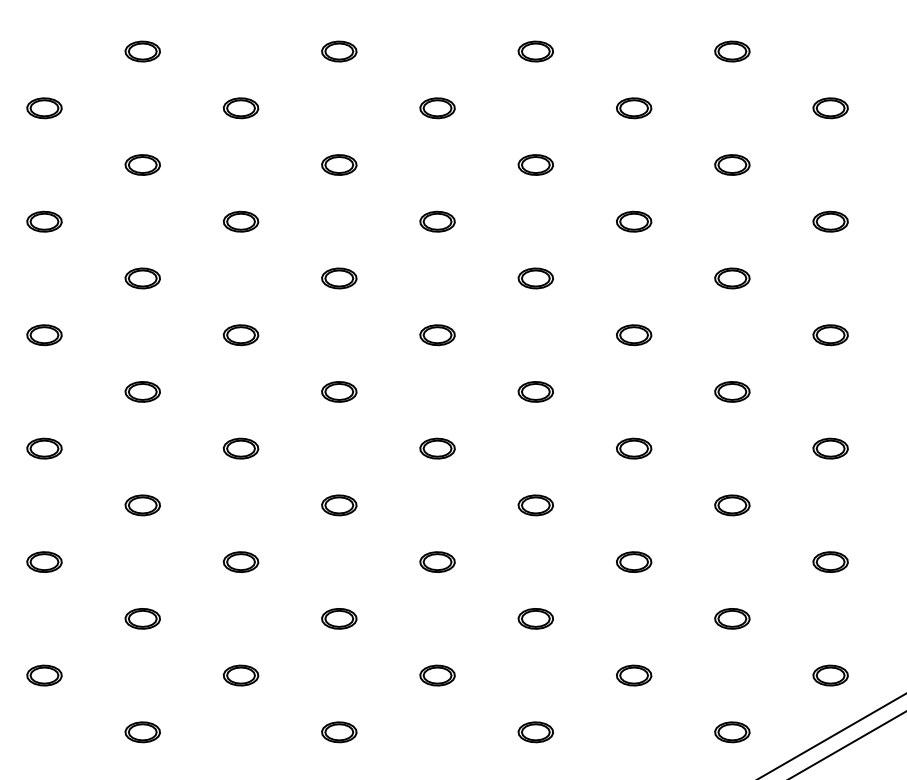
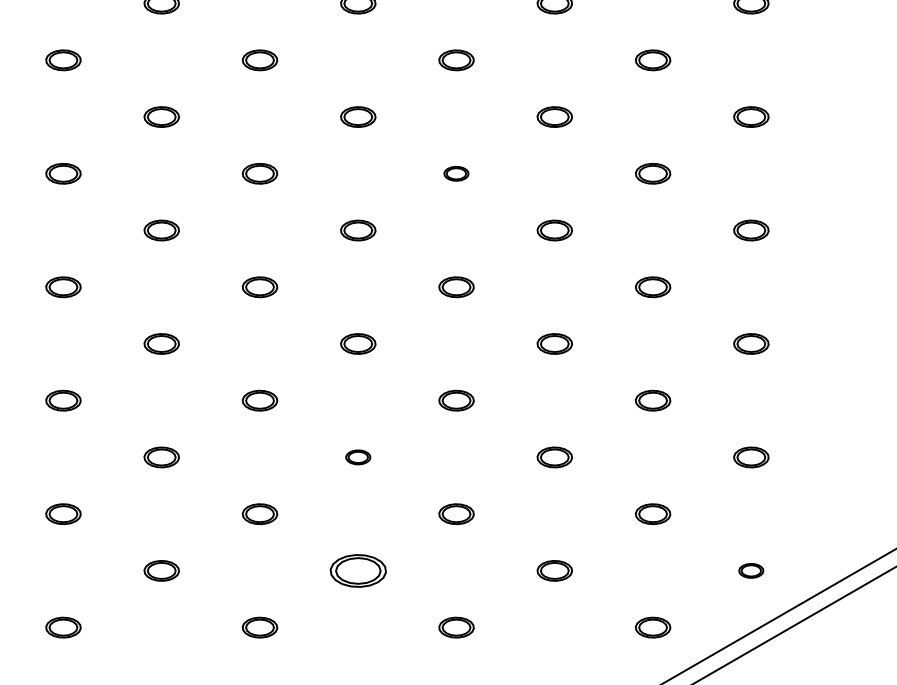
part: (535, 278) -> (456, 173), size x0.7
part: (437, 561) -> (358, 456), size x0.7
part: (437, 675) -> (358, 570), size x1.6
part: (830, 675) -> (751, 570), size x0.7

